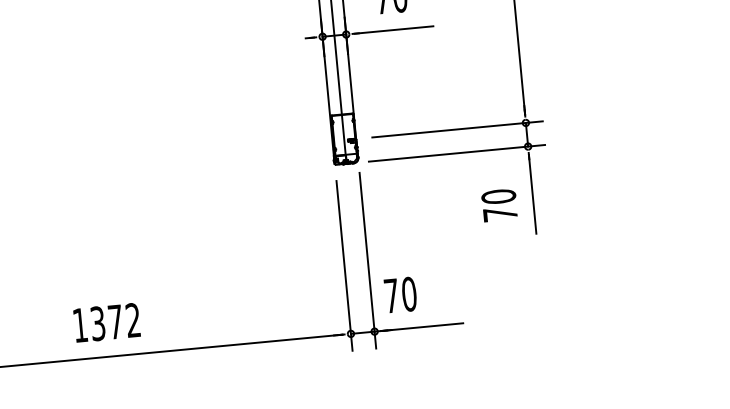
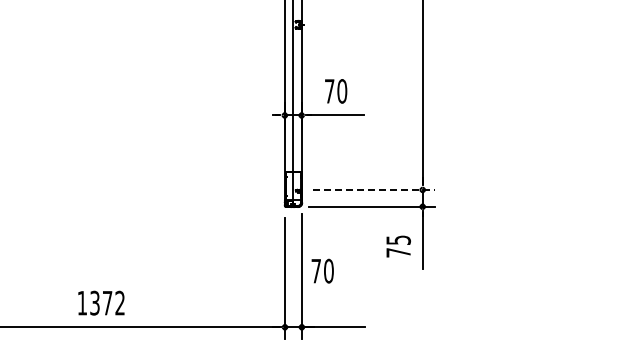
line: (456, 128) -> (373, 189), solid -> dashed
text: (498, 197) -> (398, 240), 70 -> 75
text: (400, 294) -> (322, 270), moved
text: (107, 321) -> (101, 302), moved

